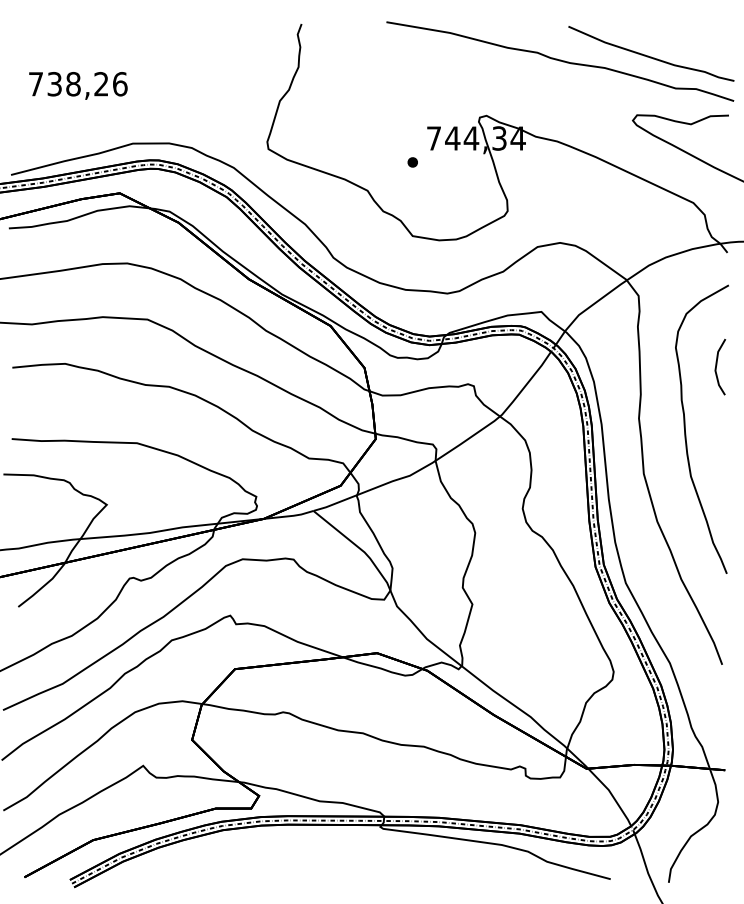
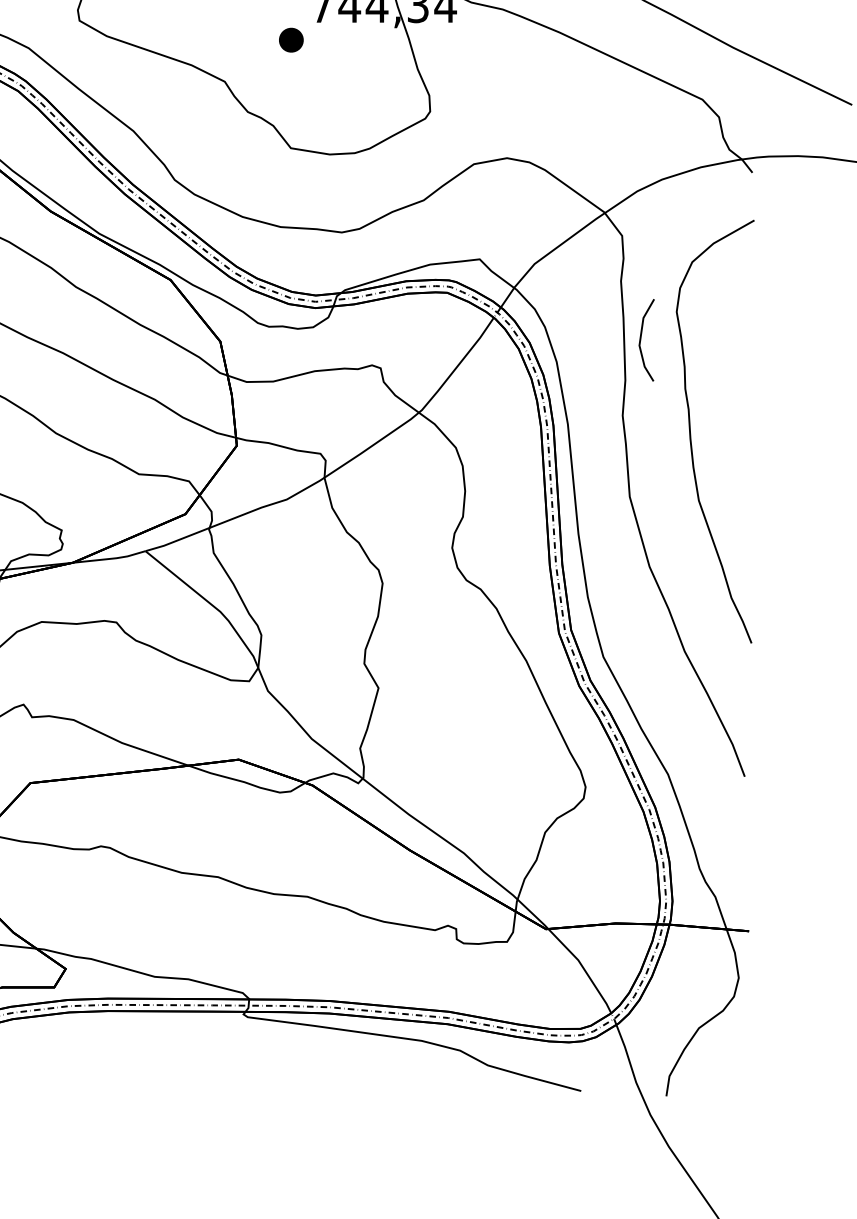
part: (412, 162) -> (290, 40), size x1.6
line: (717, 365) -> (642, 337), moved

